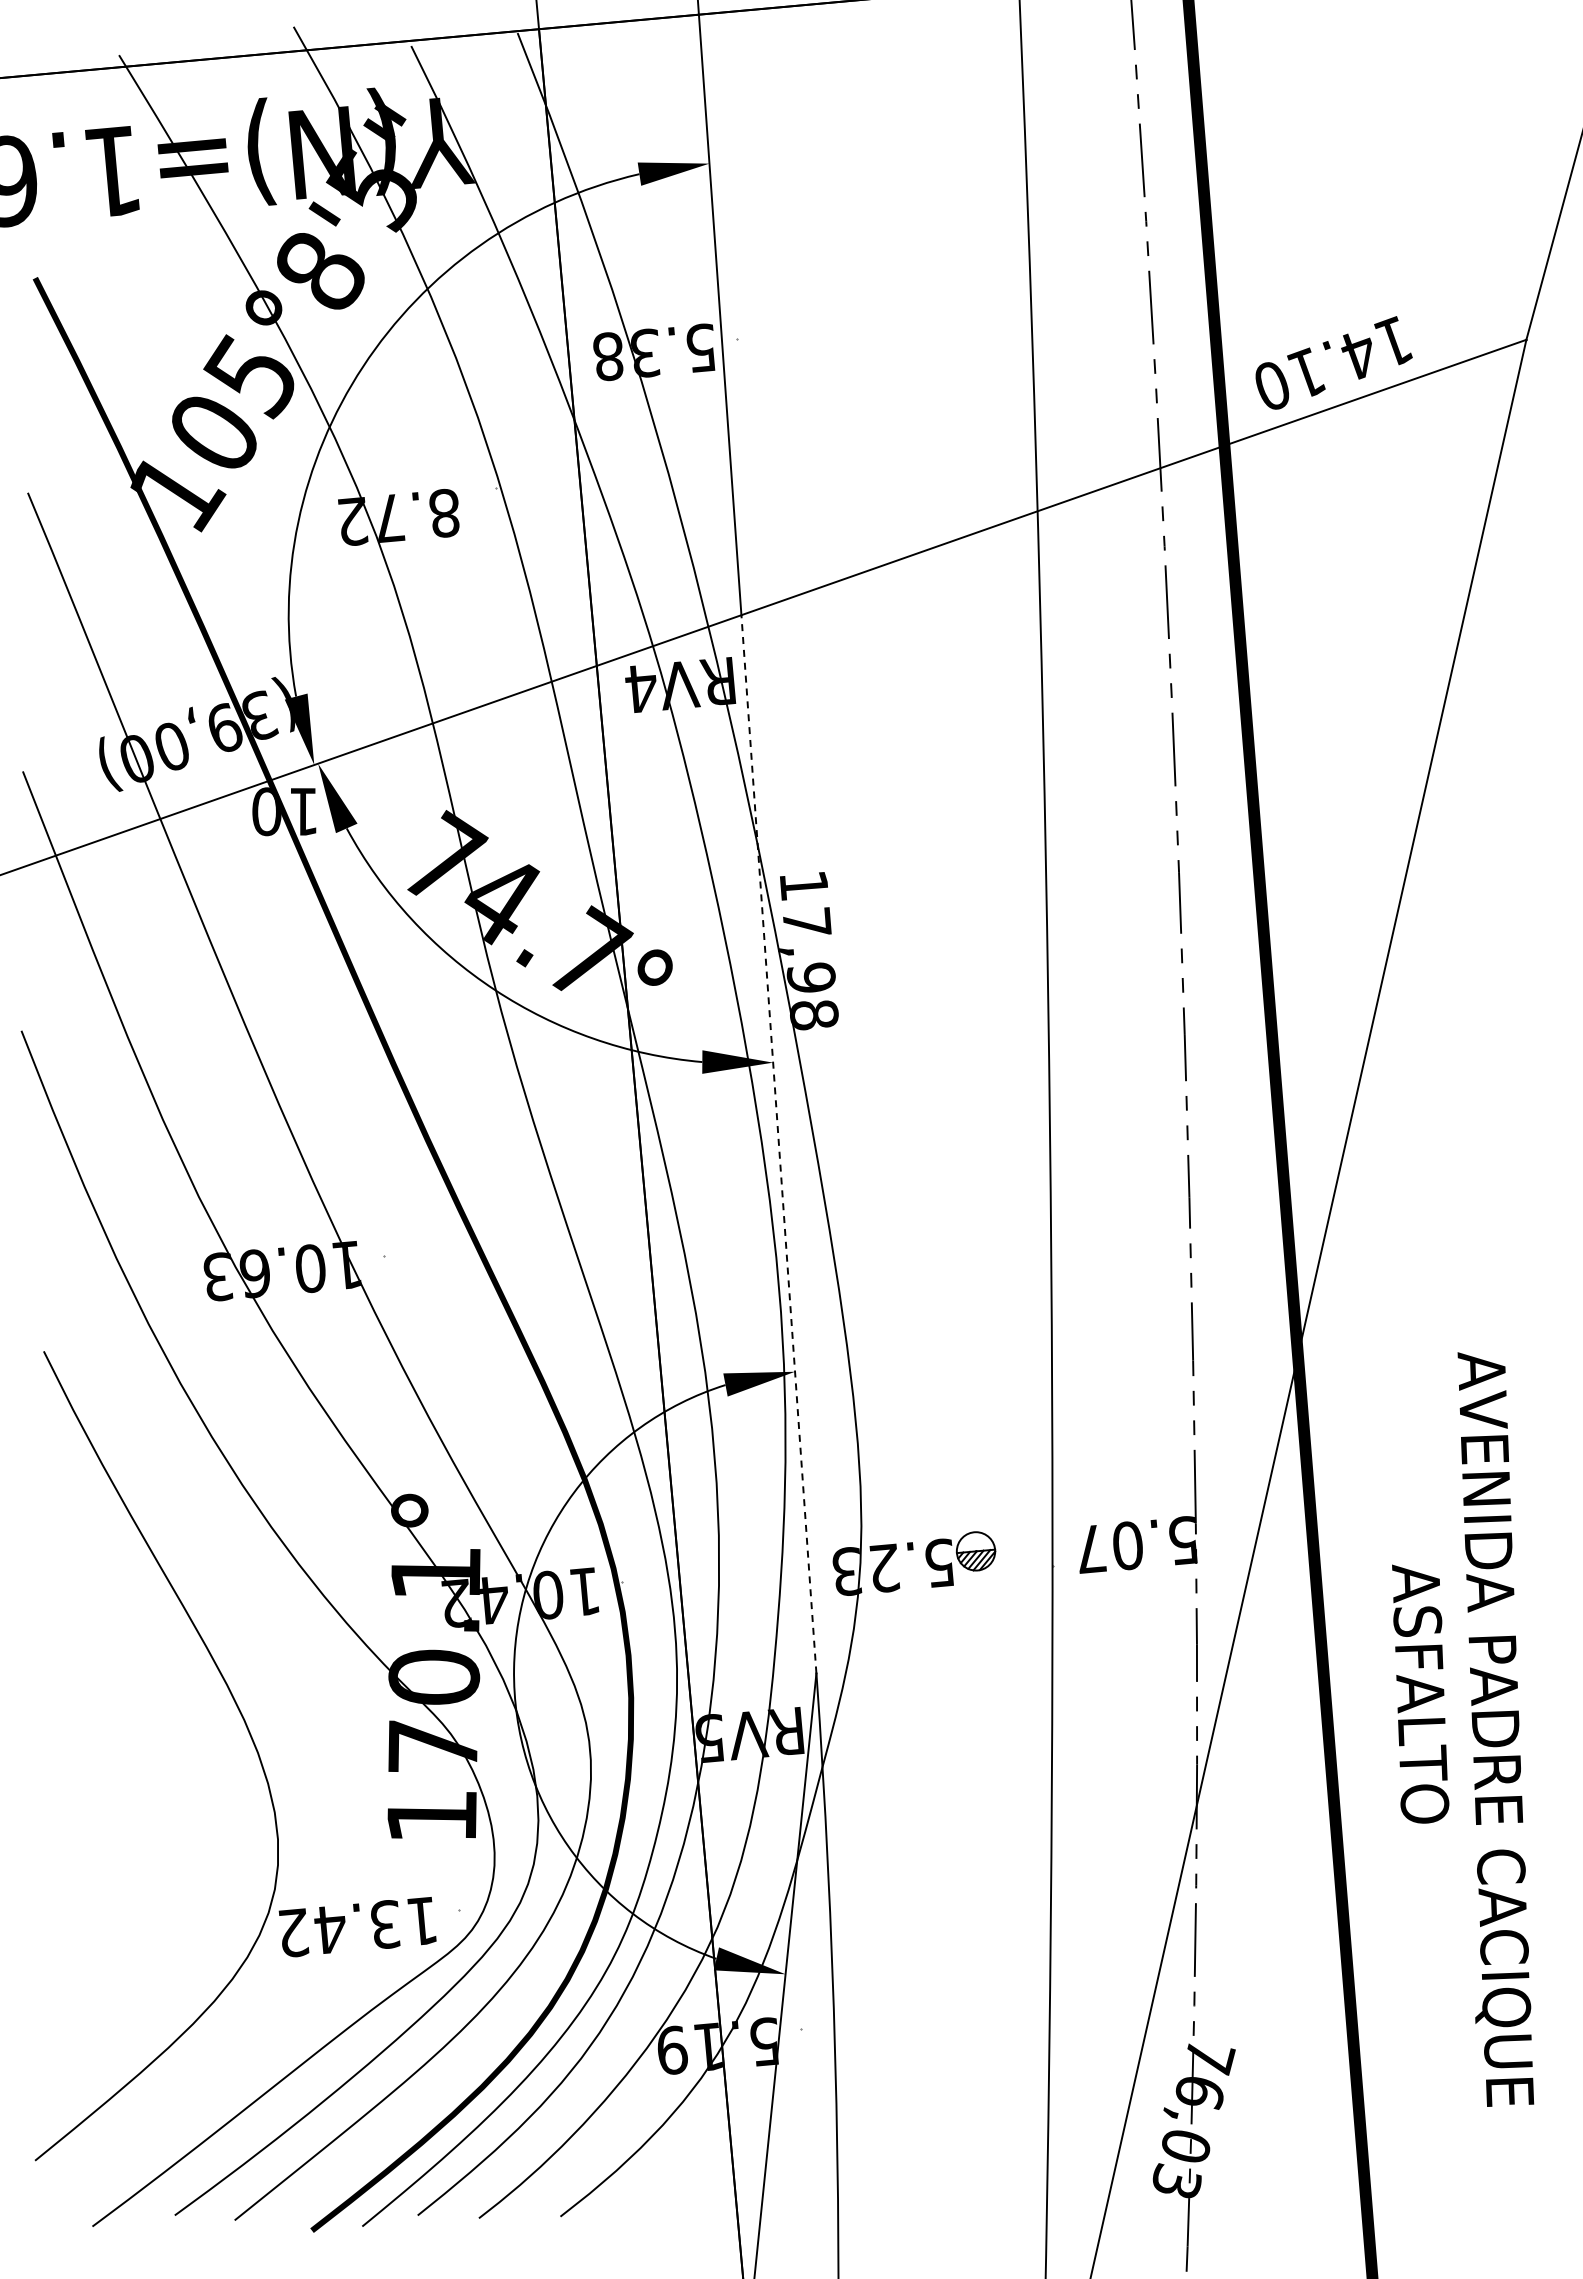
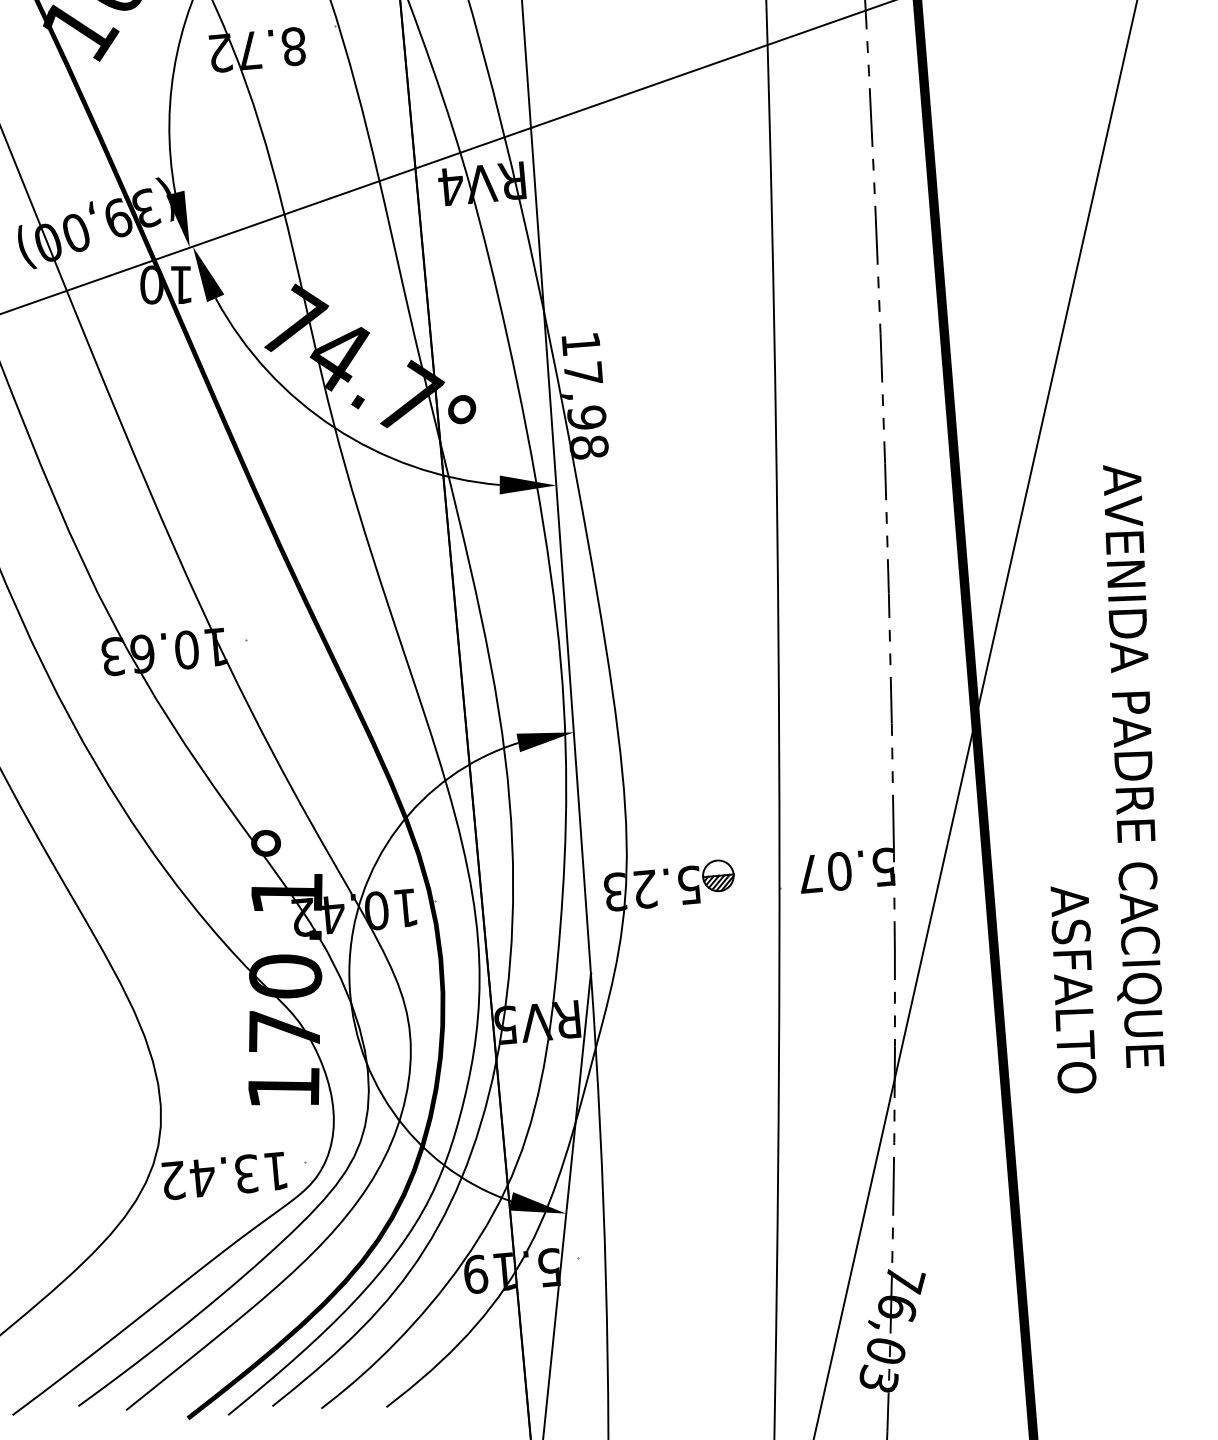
line: (778, 1143) -> (560, 550), dashed -> solid
text: (1495, 1729) -> (1133, 766), moved

